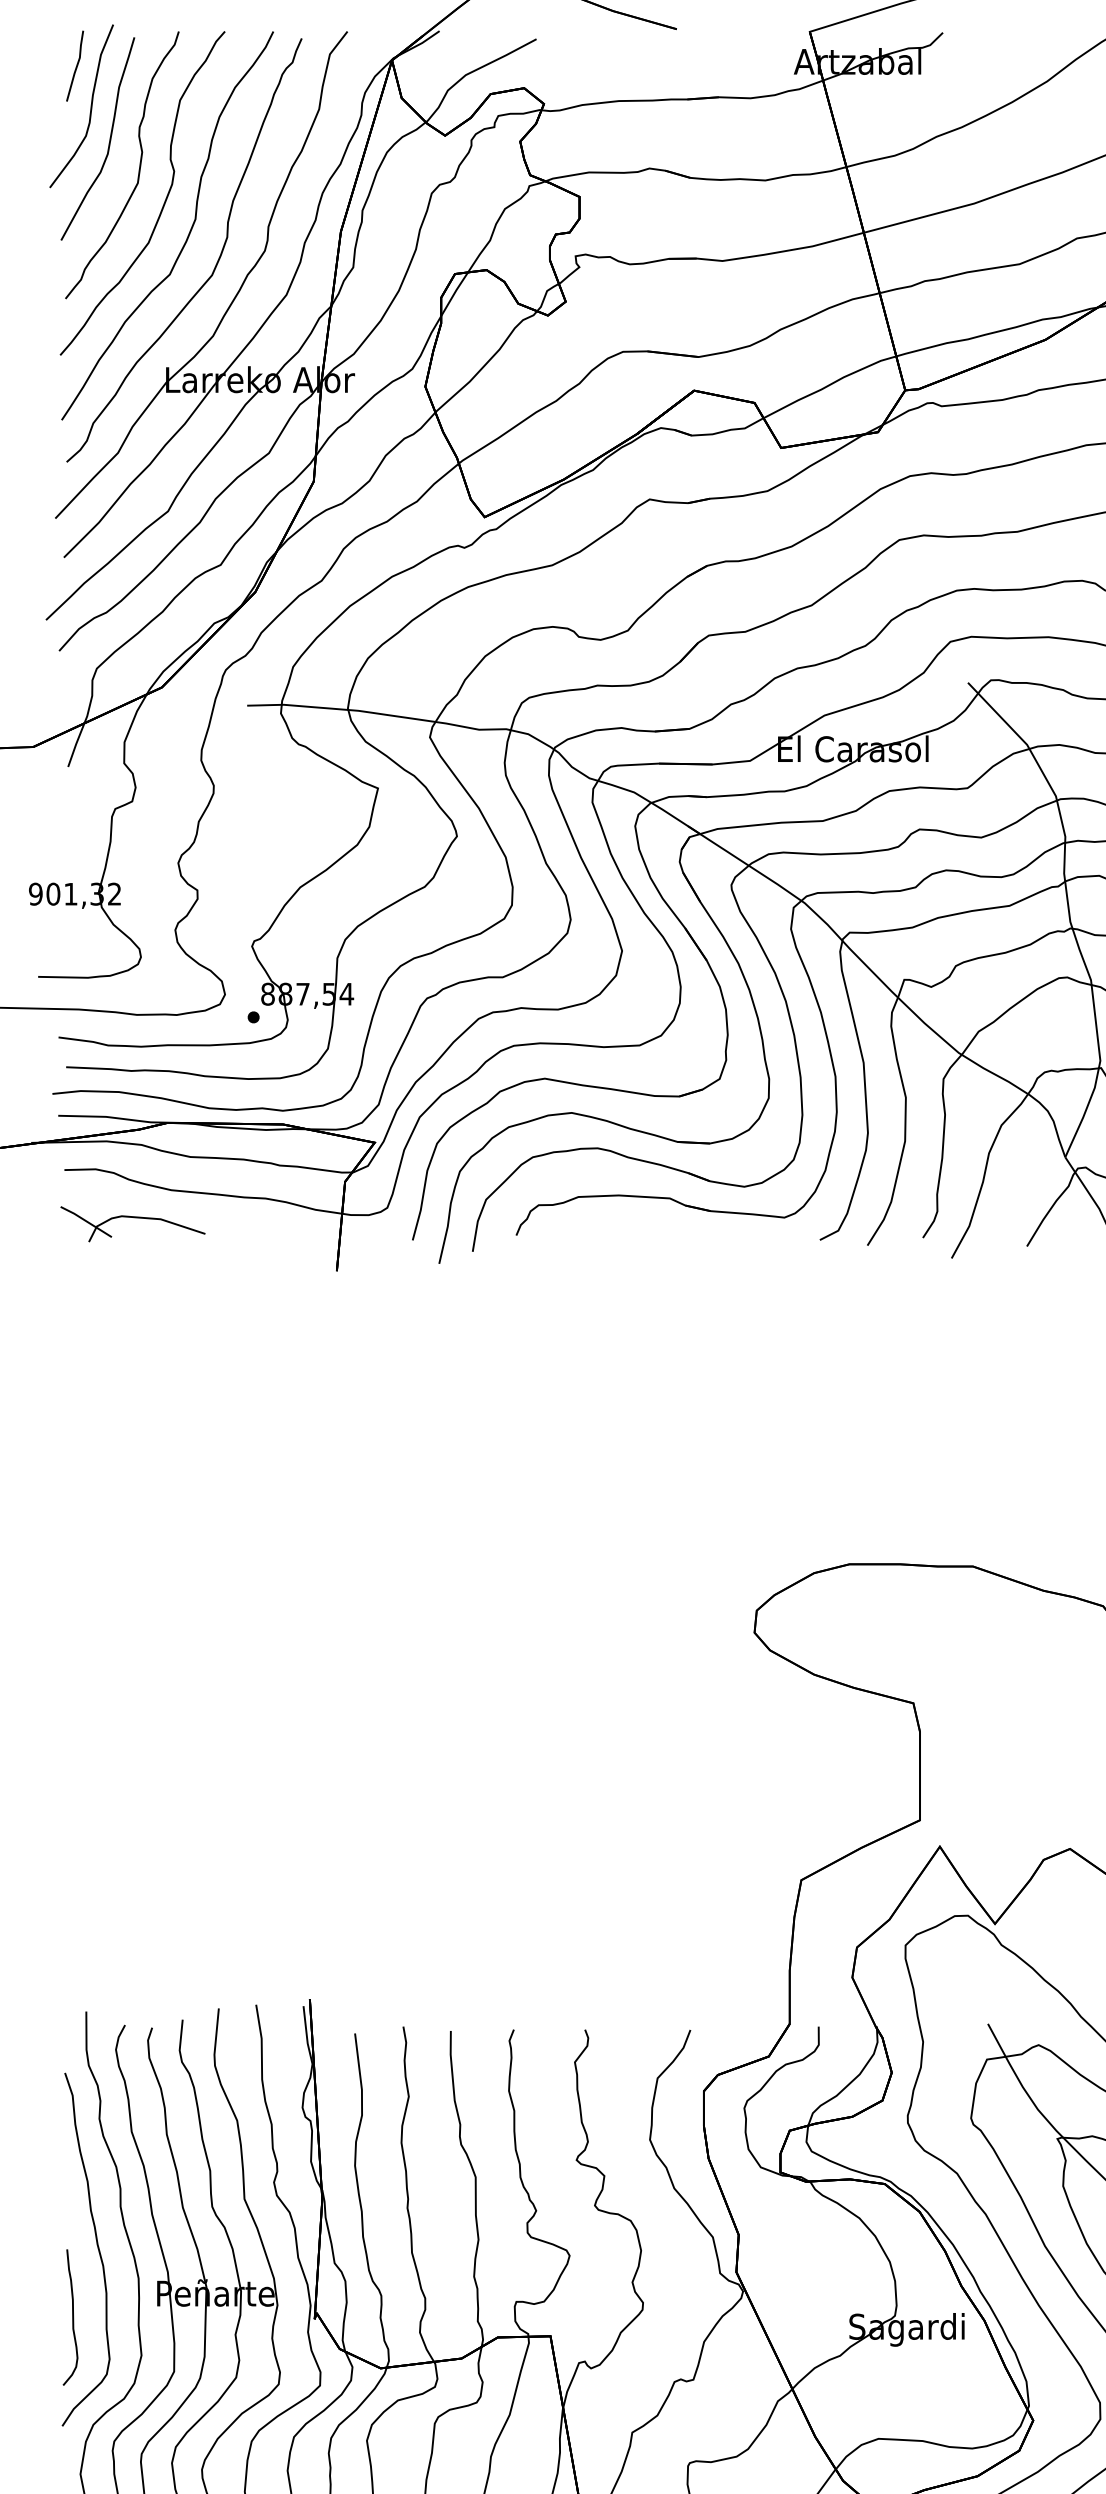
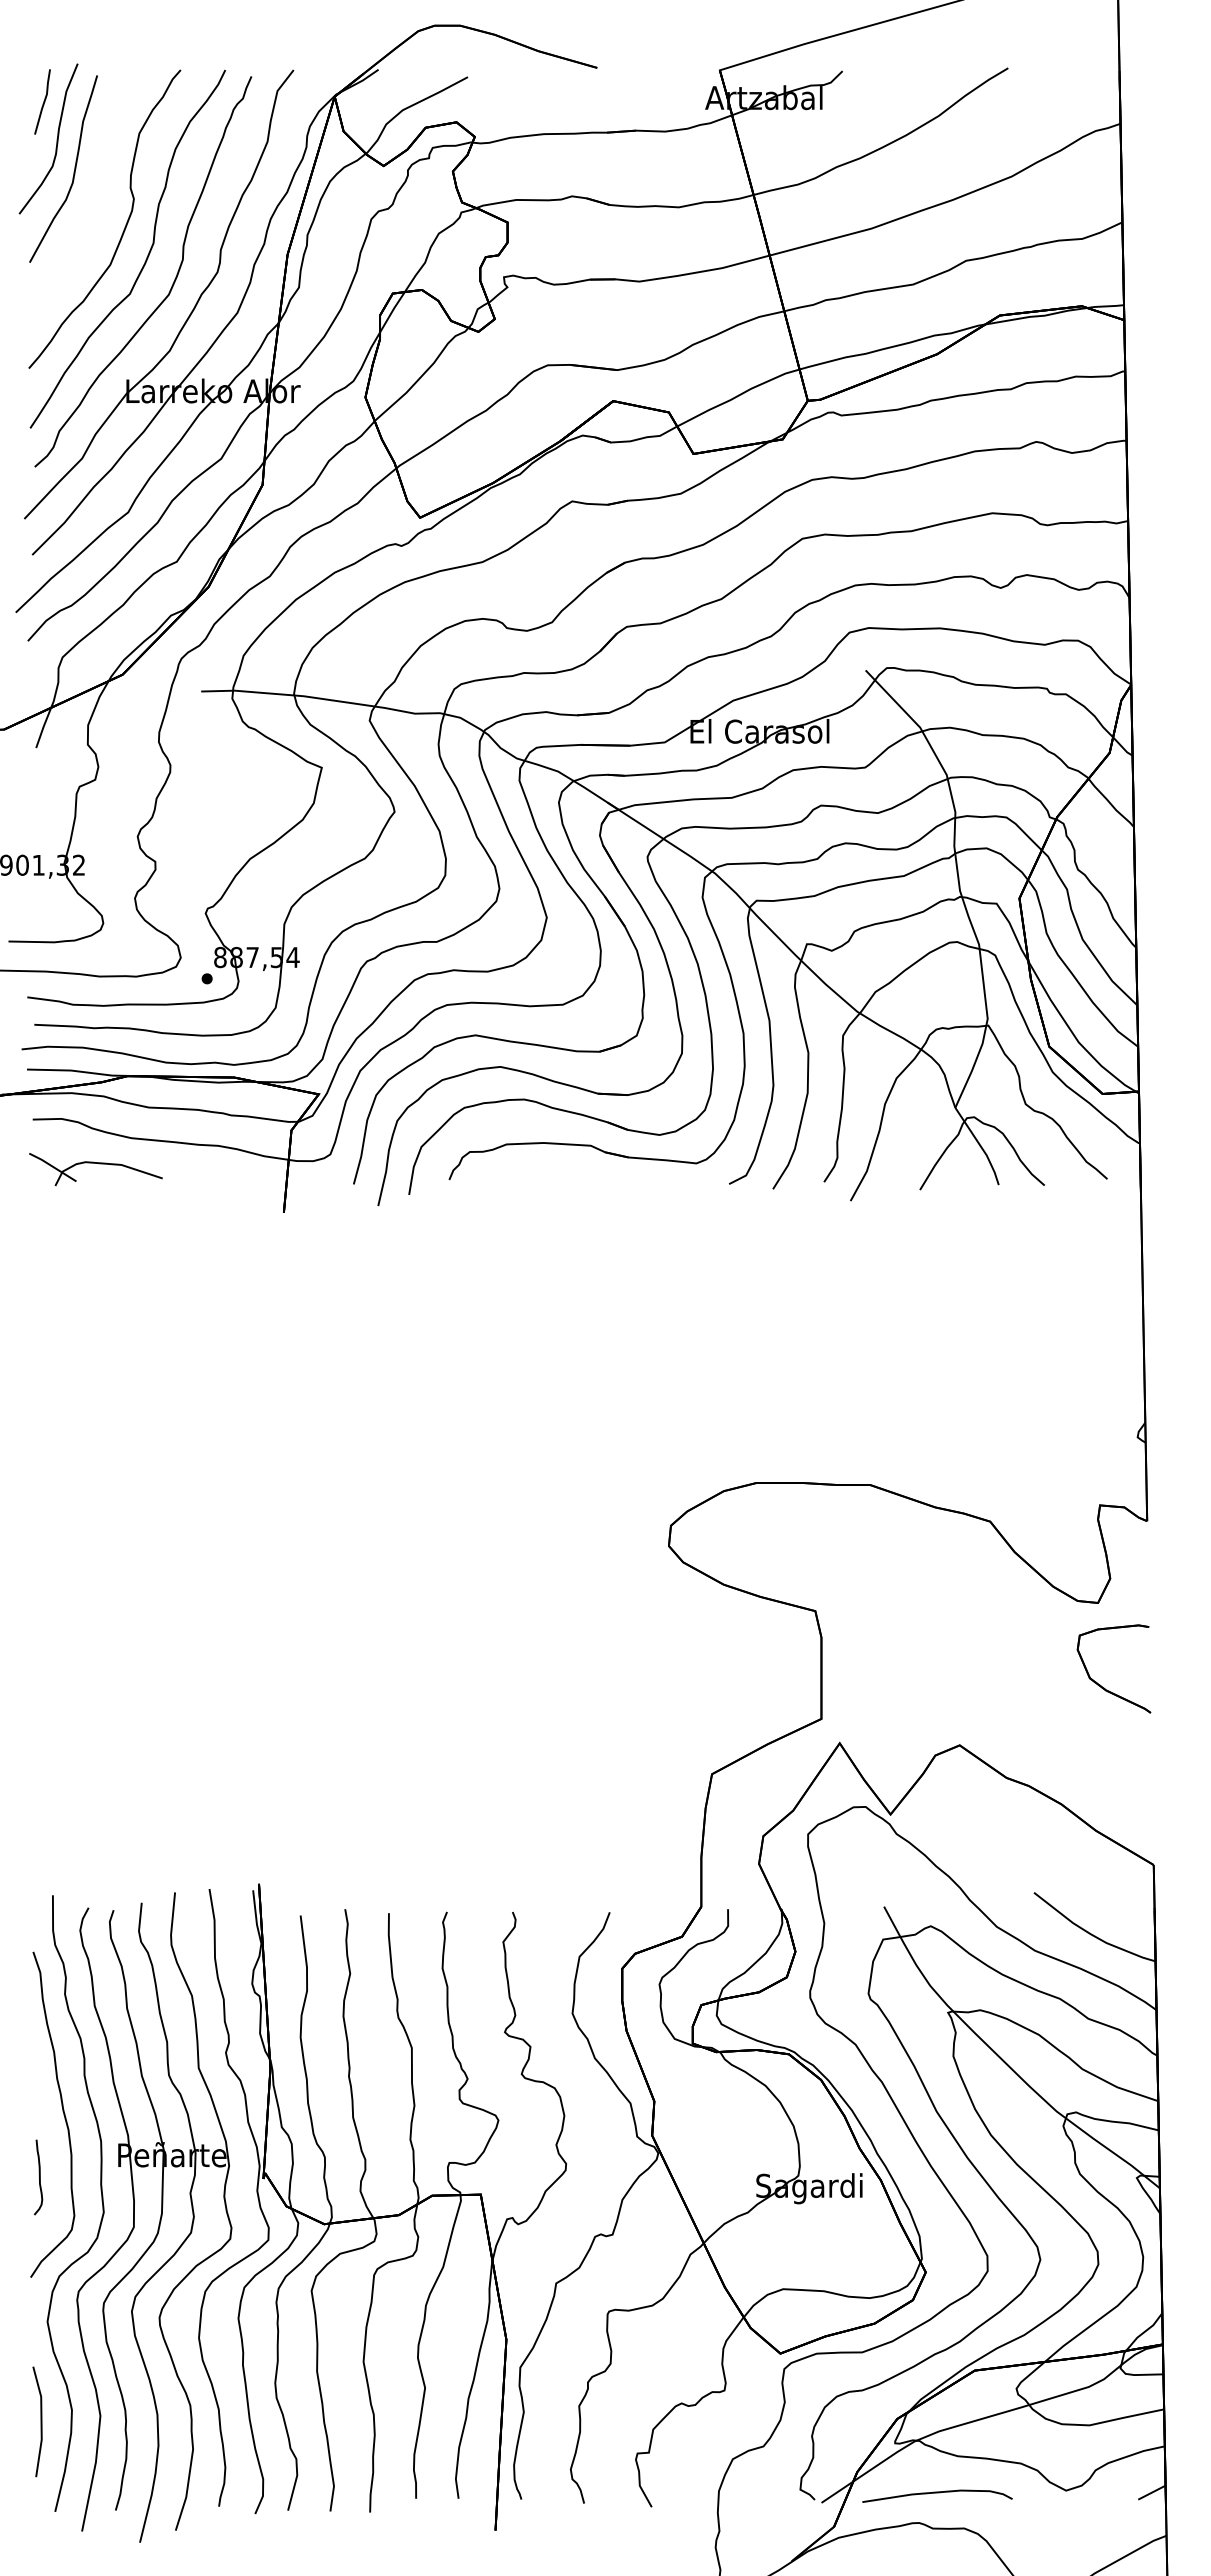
curve: (139, 165) -> (101, 193), removed
part: (70, 2317) -> (38, 2177), size x0.6

